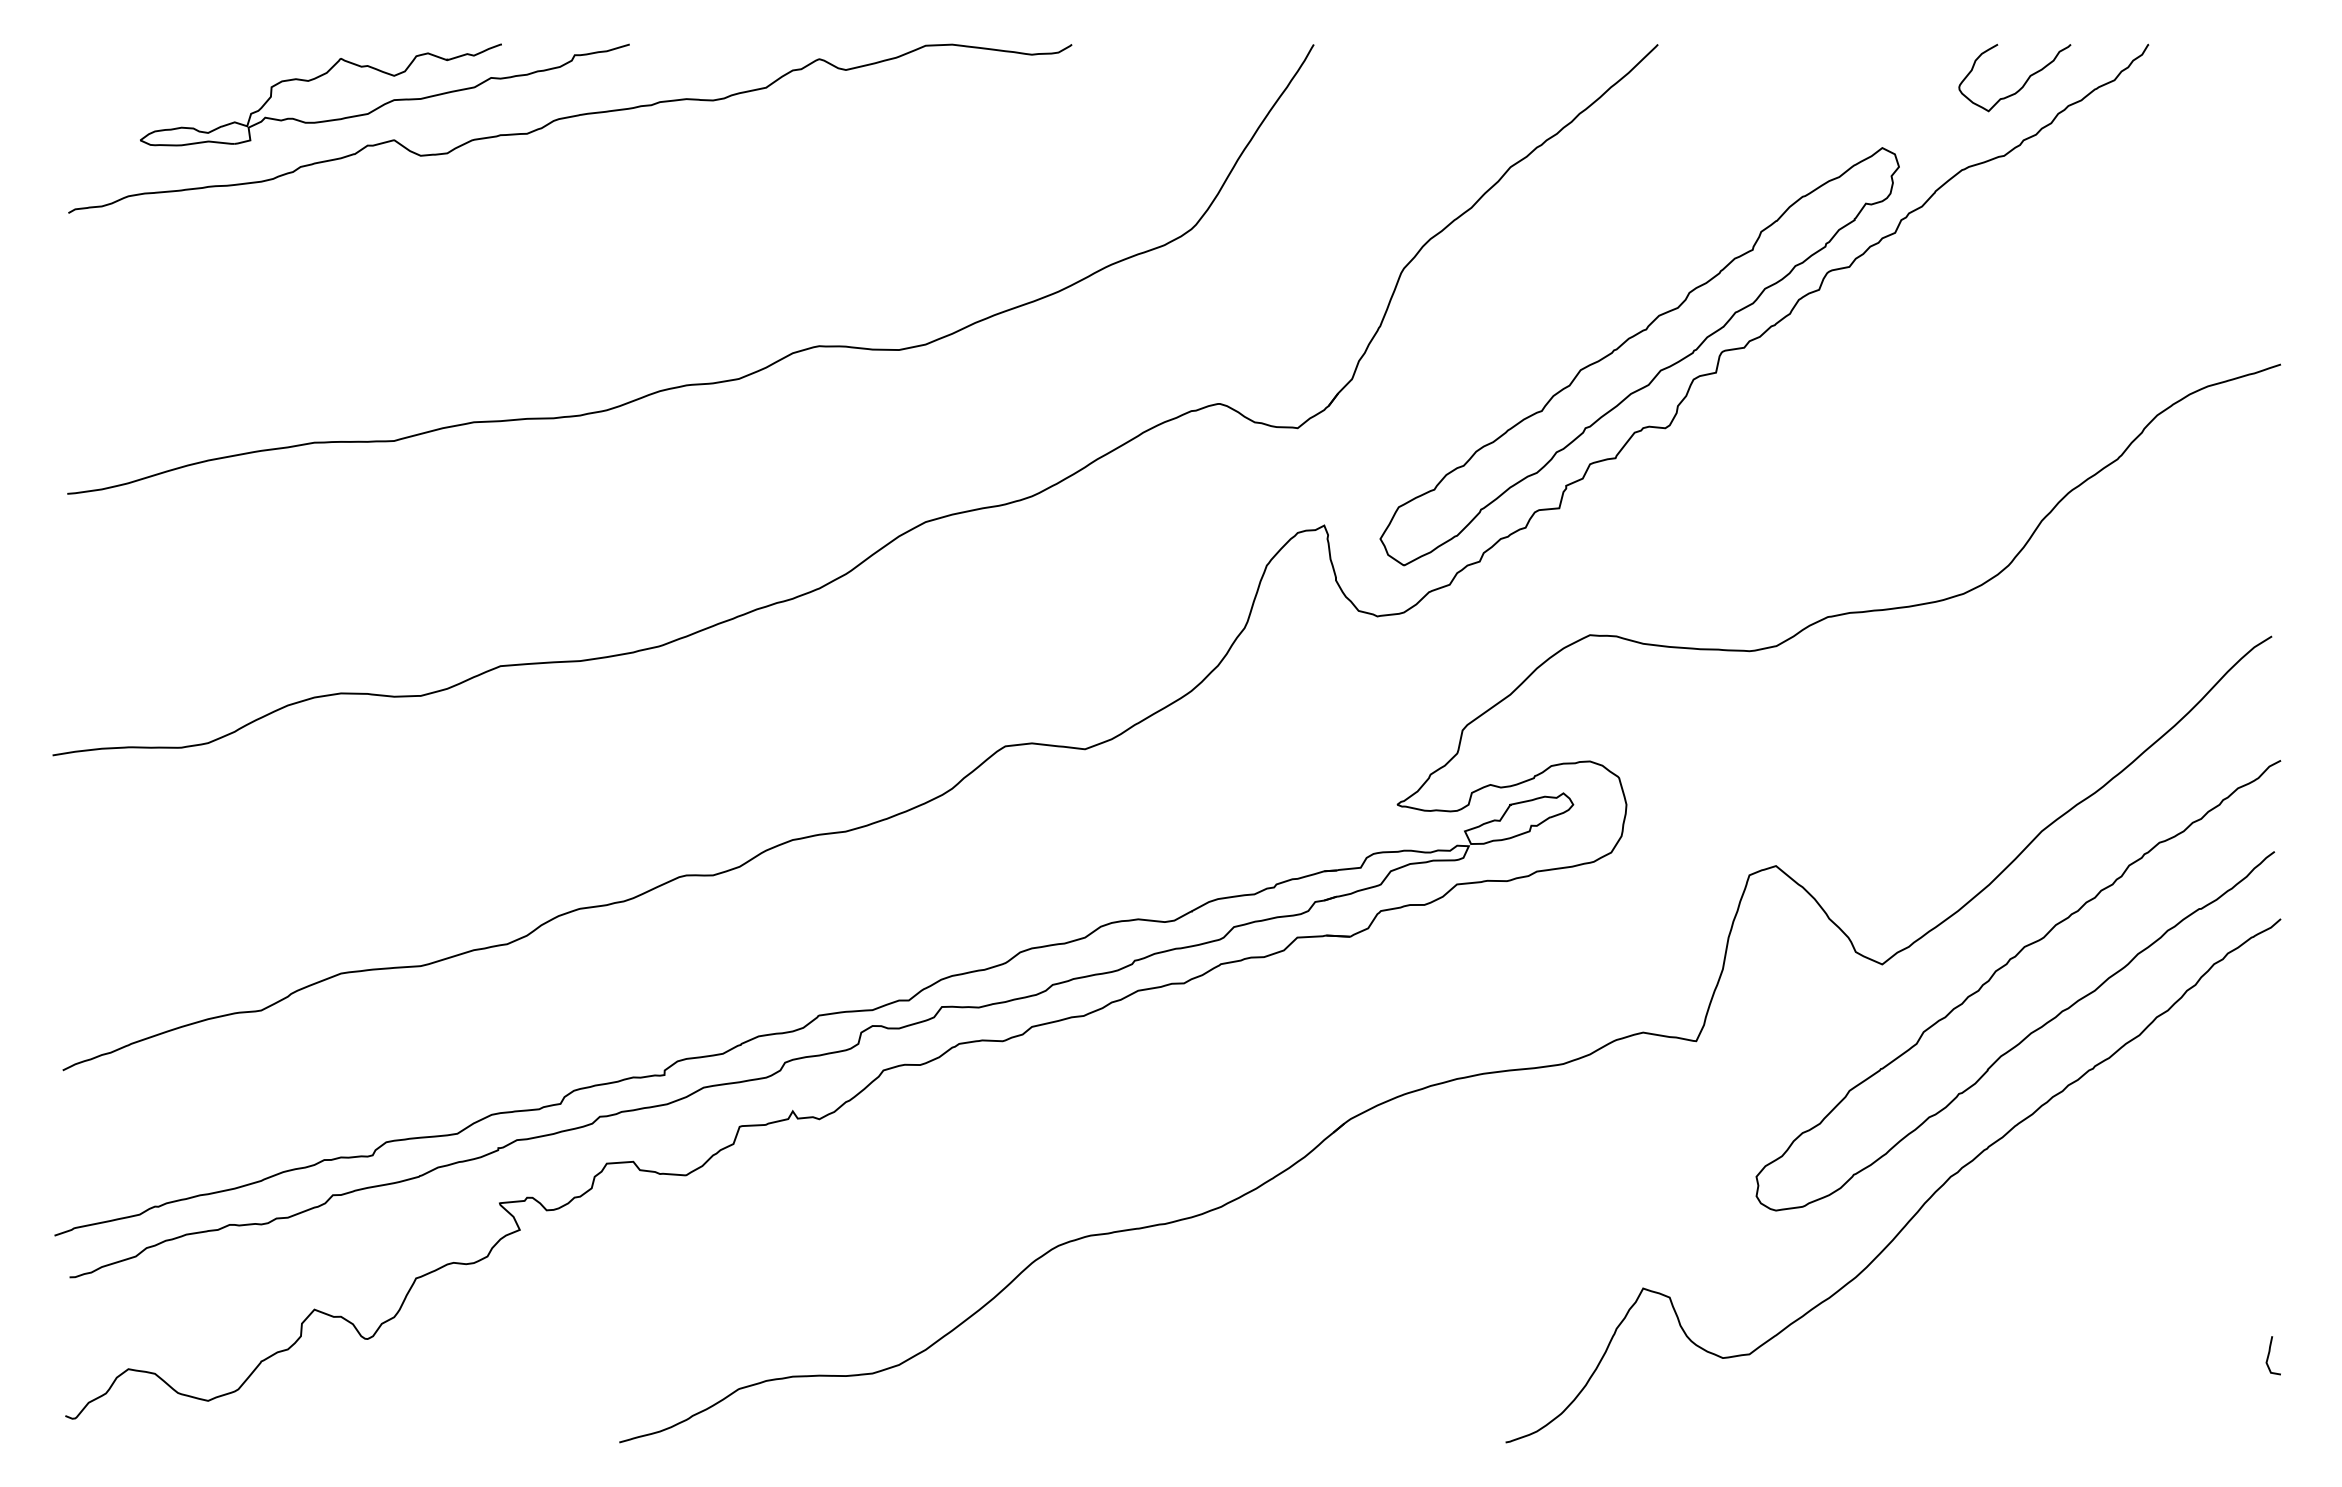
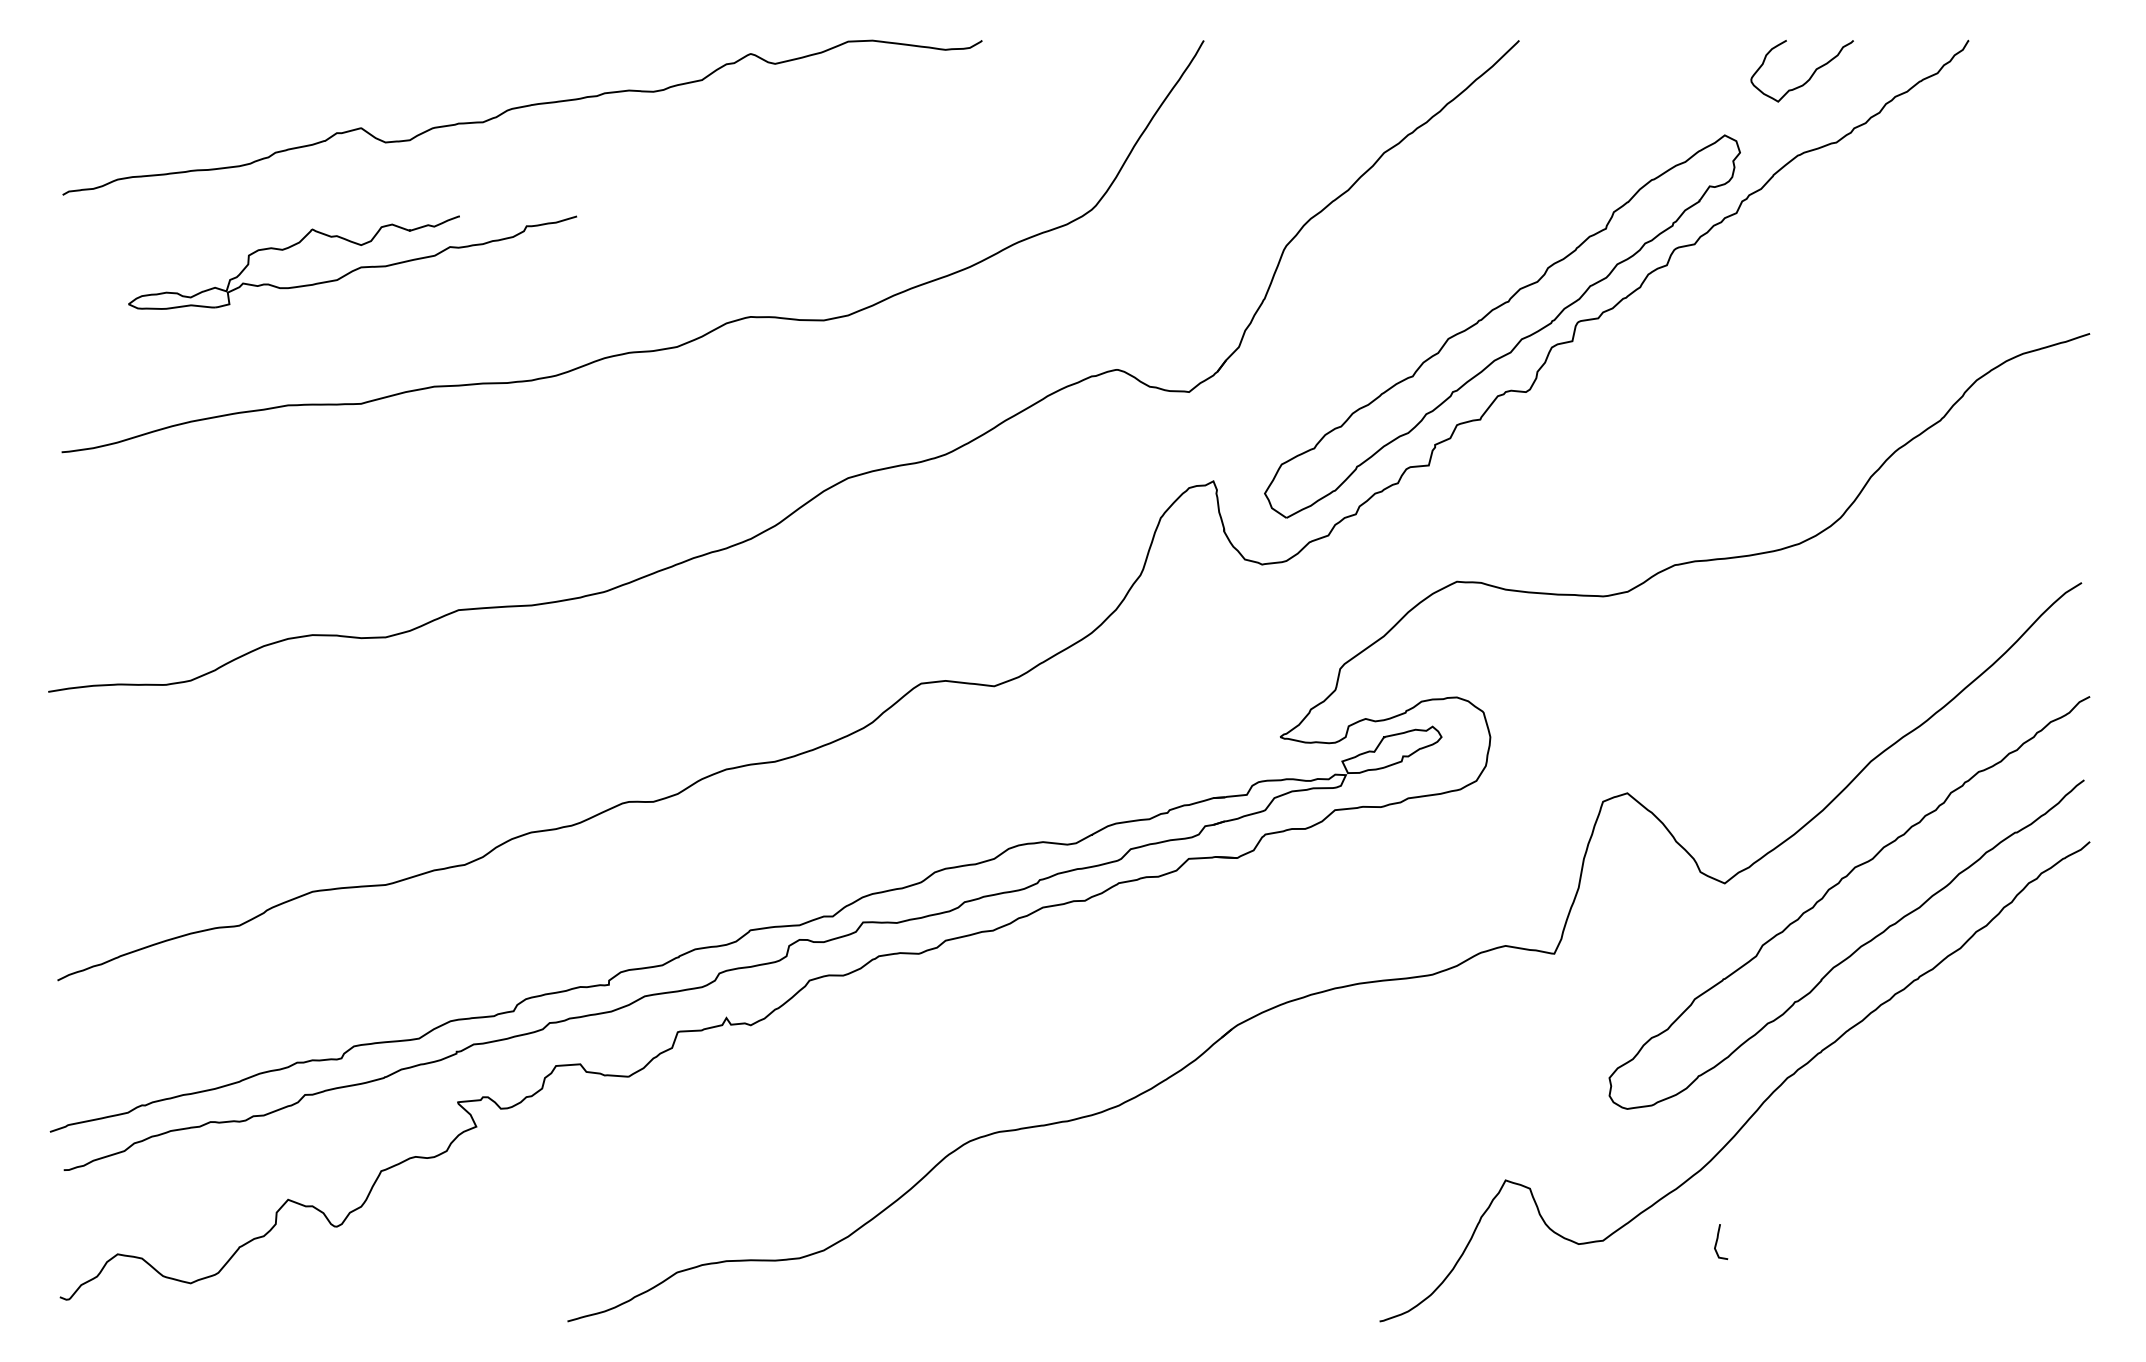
curve: (2024, 82) -> (1811, 75), moved
part: (388, 101) -> (355, 268), moved
curve: (2269, 1355) -> (1717, 1241), moved

